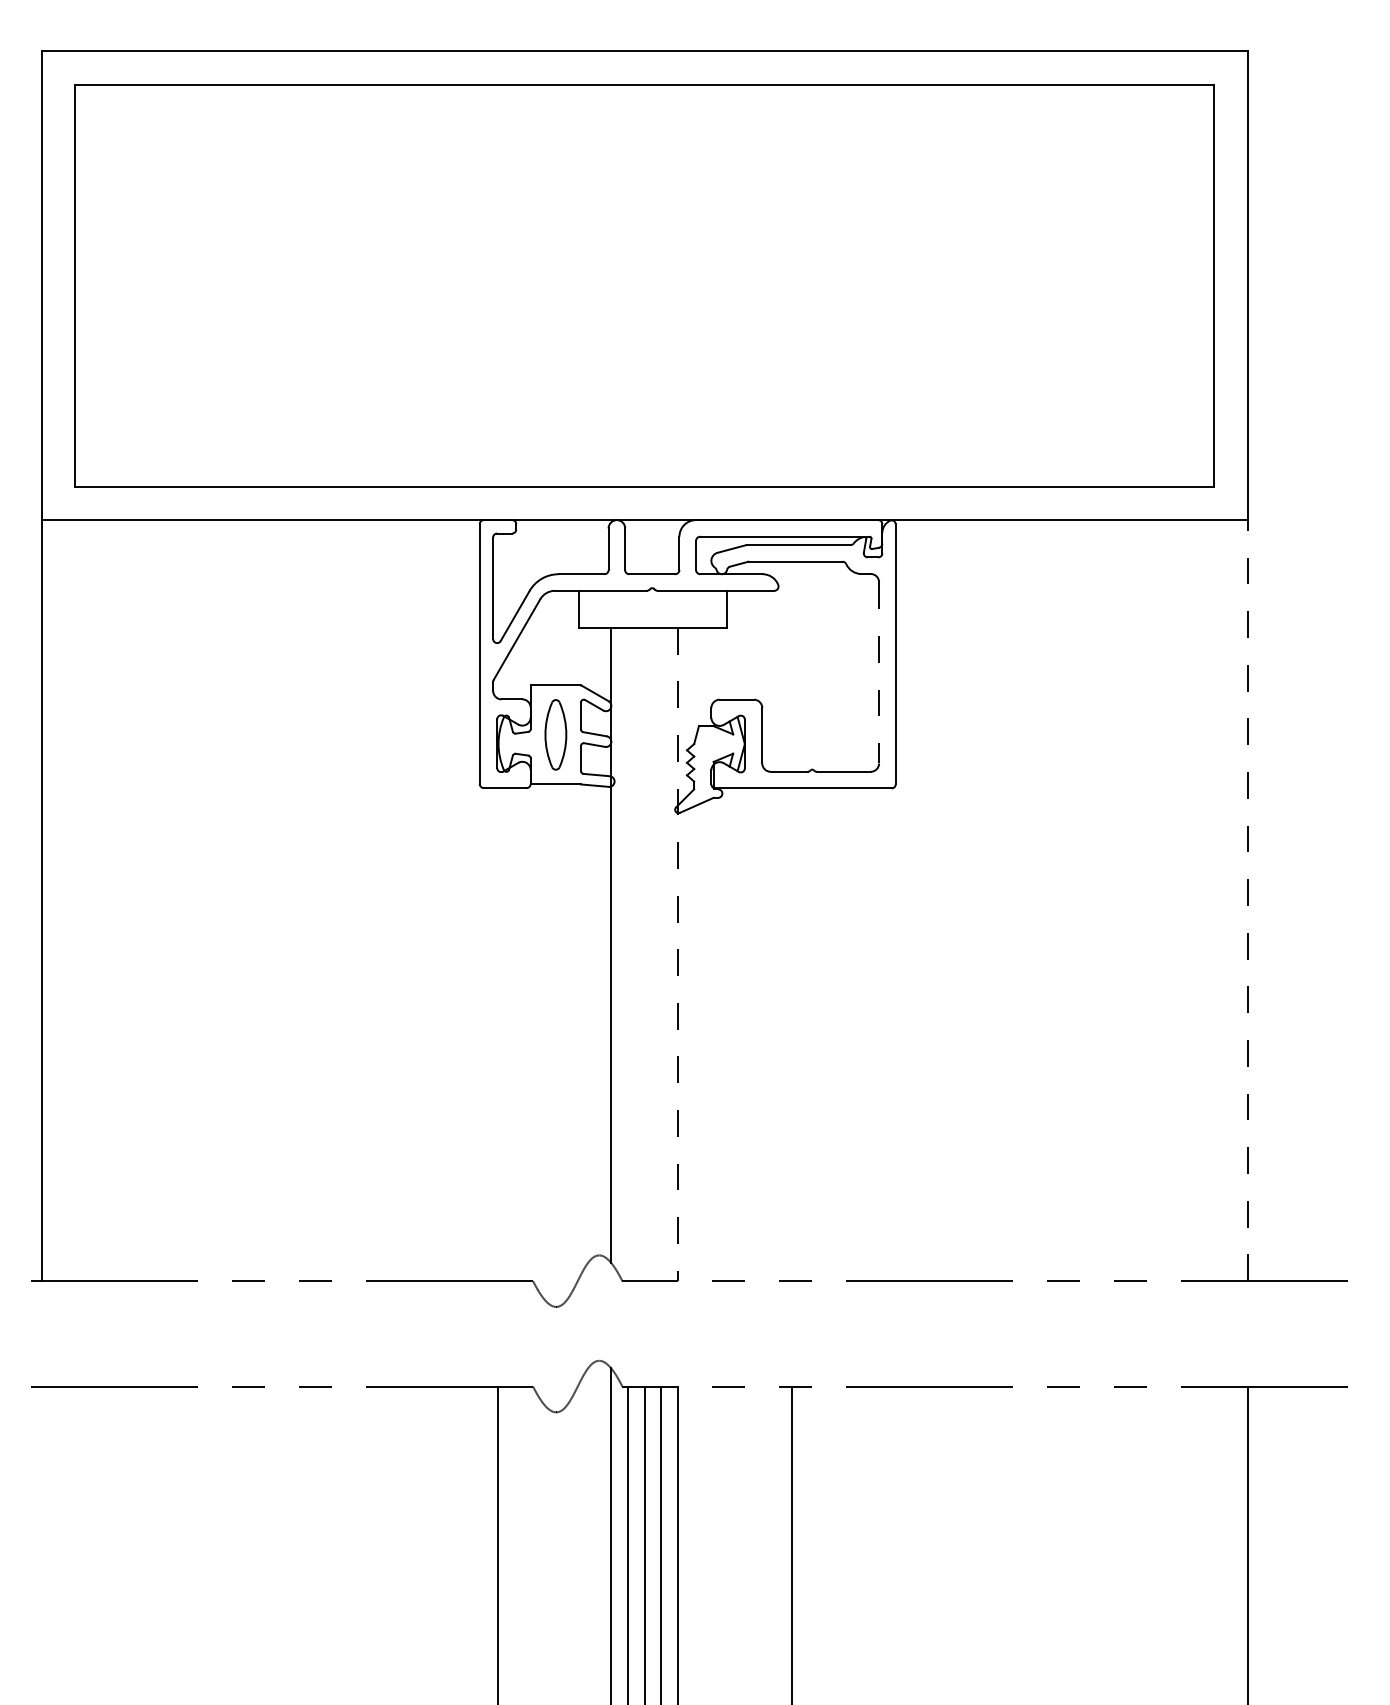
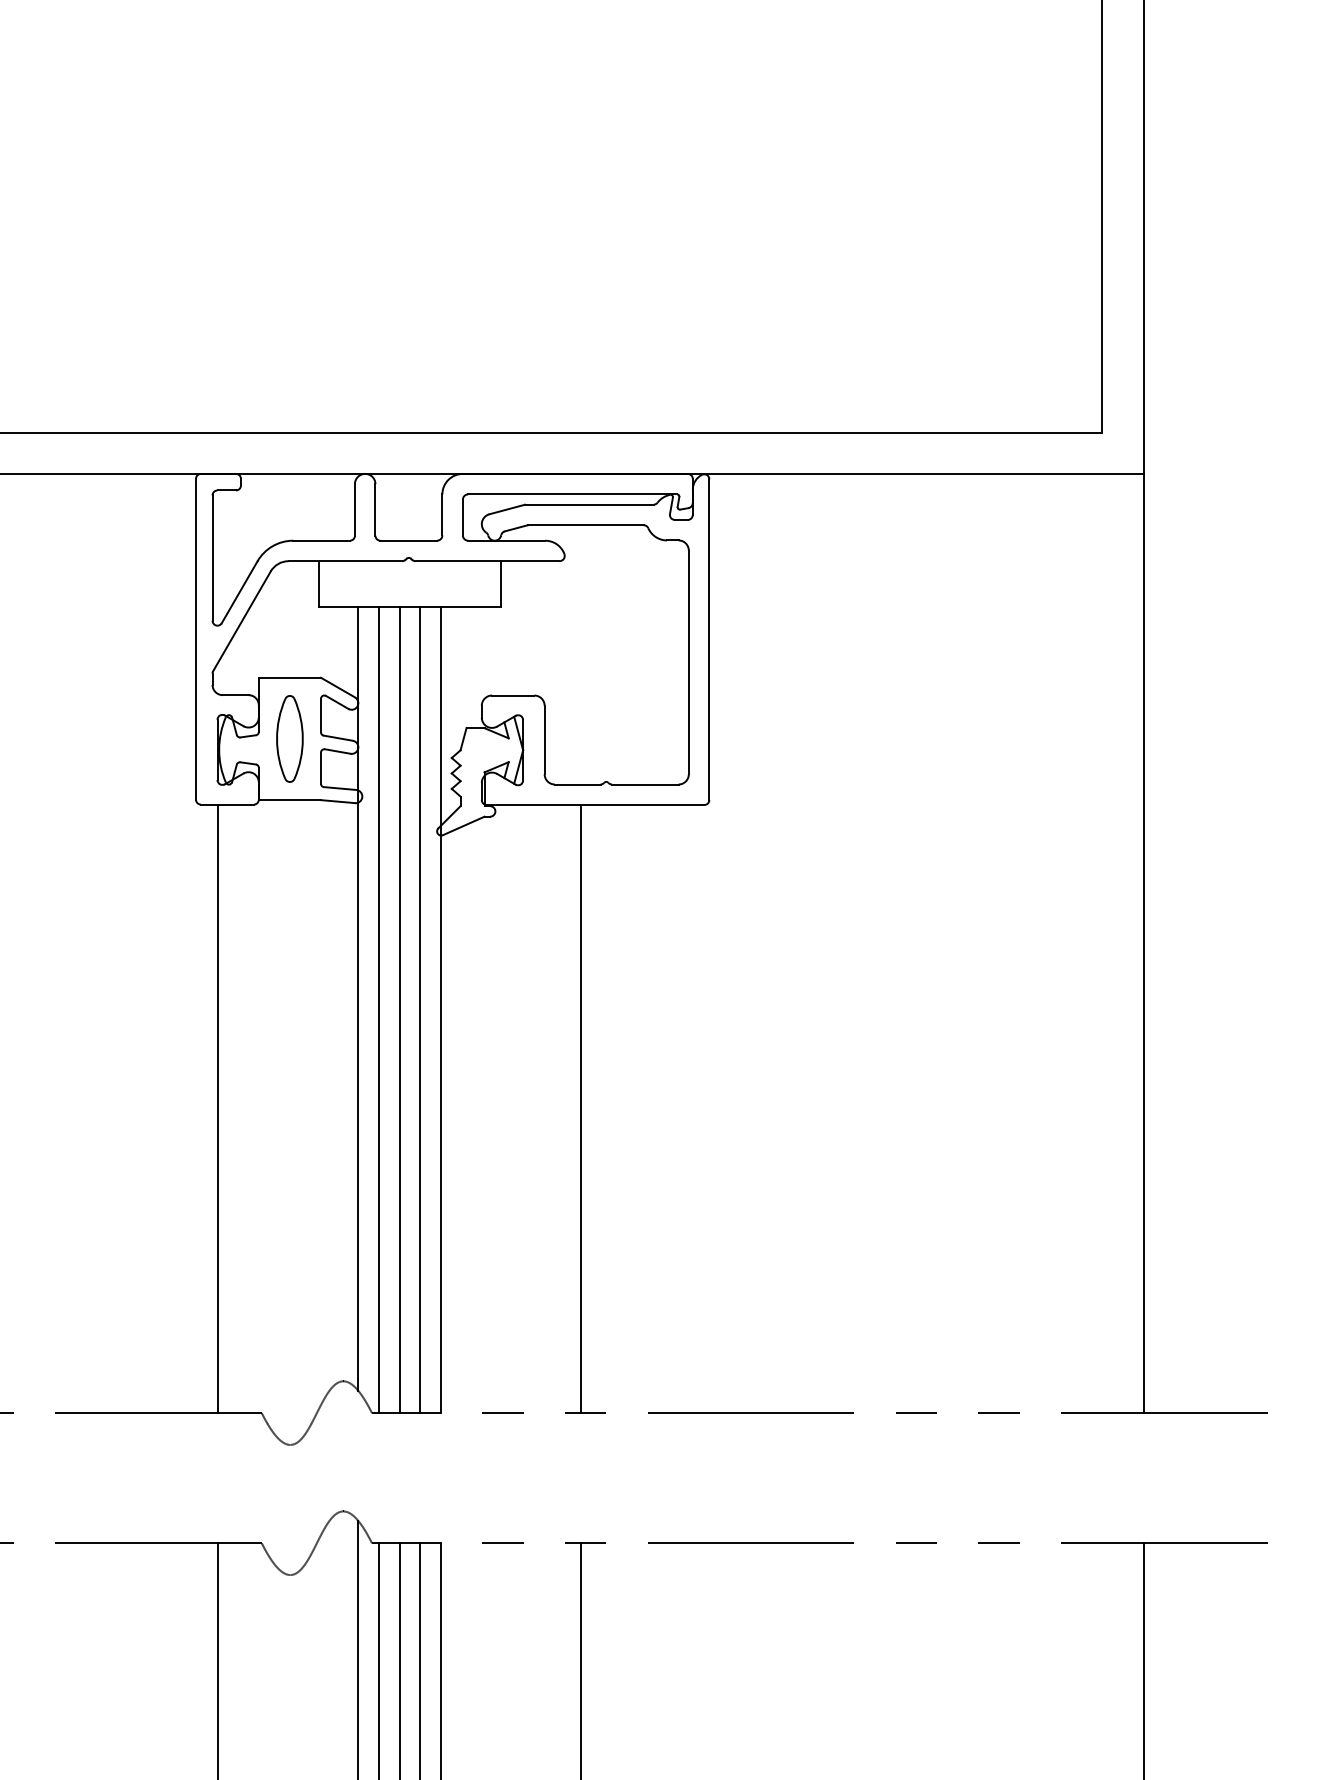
line: (879, 672) -> (689, 661), dashed -> solid
line: (1247, 900) -> (1143, 943), dashed -> solid
line: (627, 954) -> (378, 1009), added
line: (644, 954) -> (399, 1009), added
line: (661, 954) -> (420, 1009), added
line: (678, 954) -> (441, 1009), dashed -> solid
line: (497, 1034) -> (217, 1108), added
line: (791, 1035) -> (580, 1109), added

